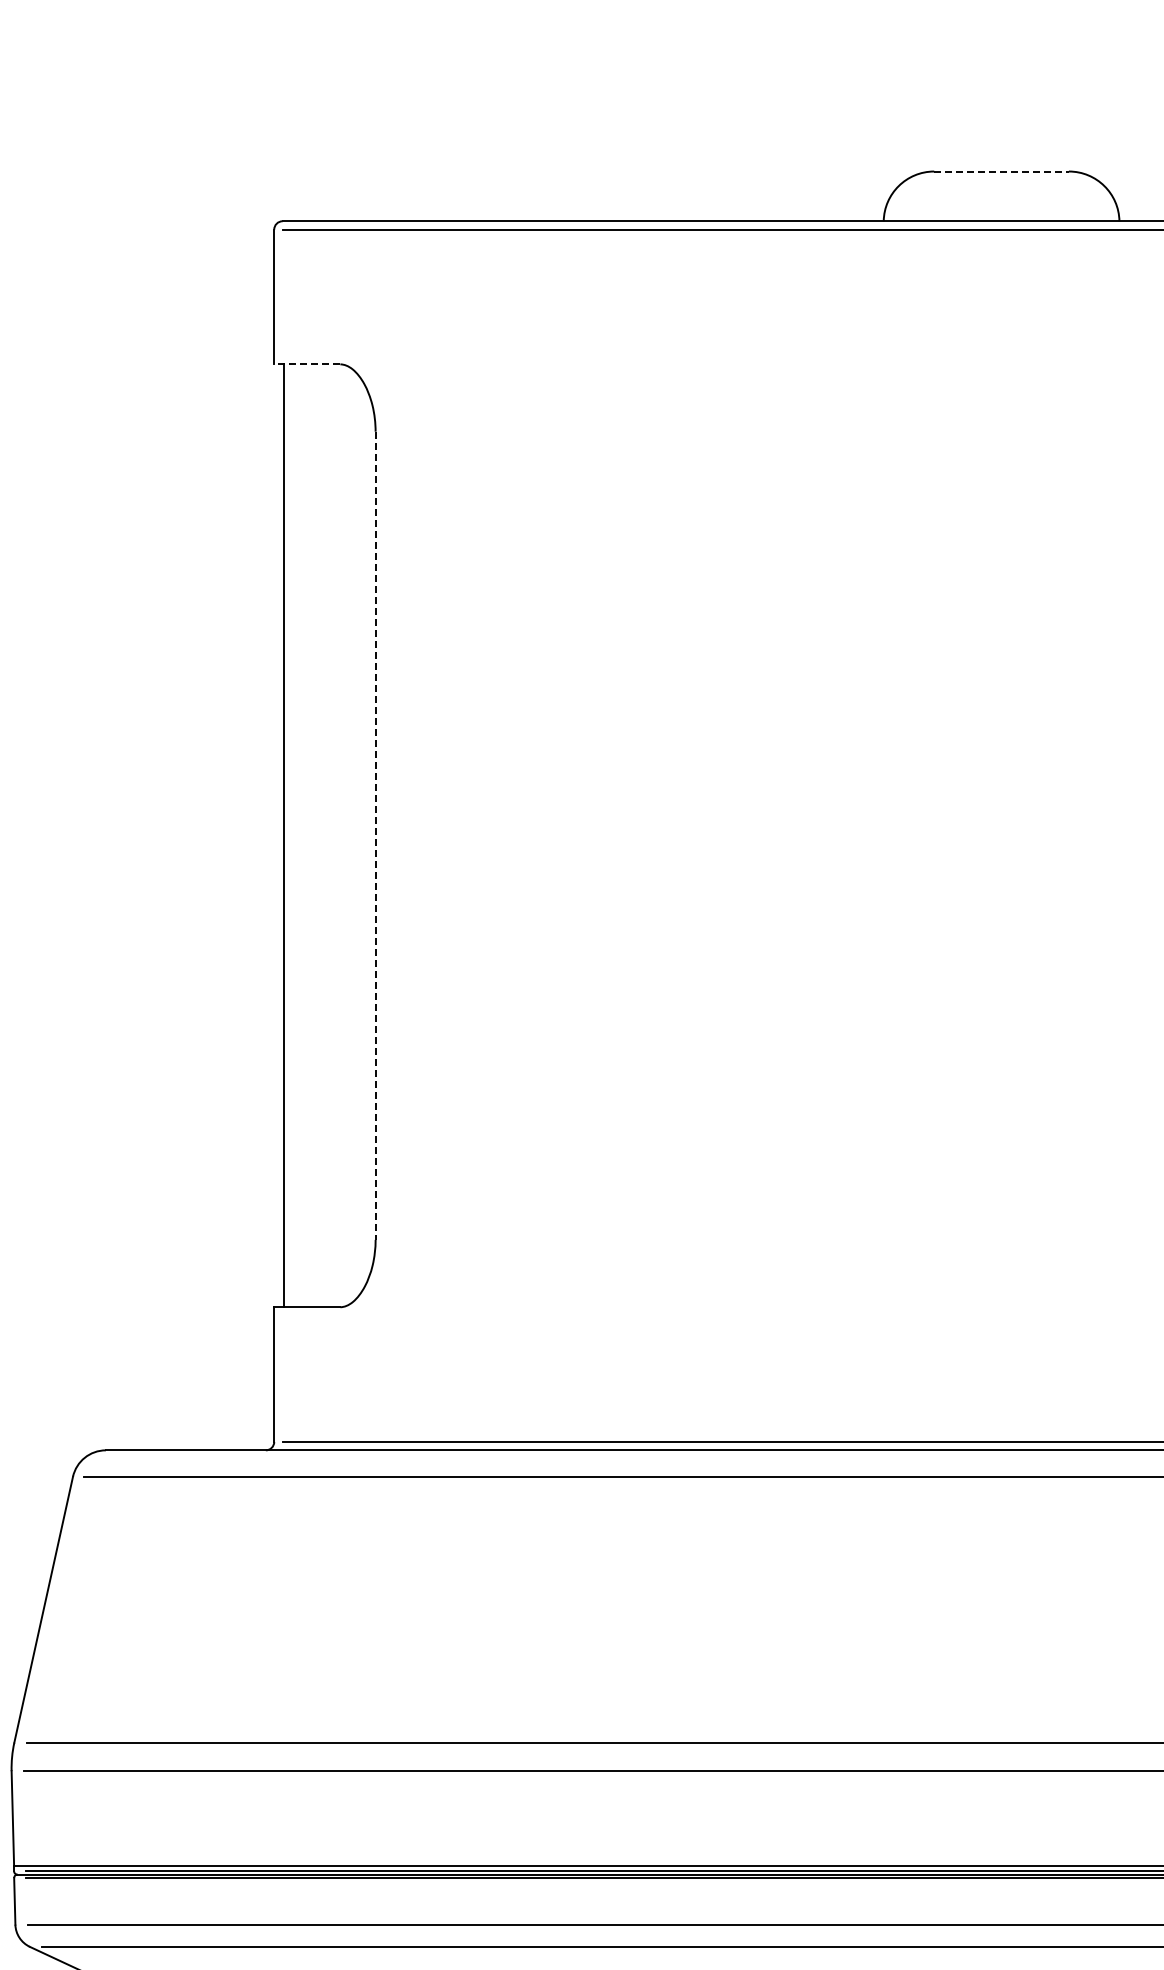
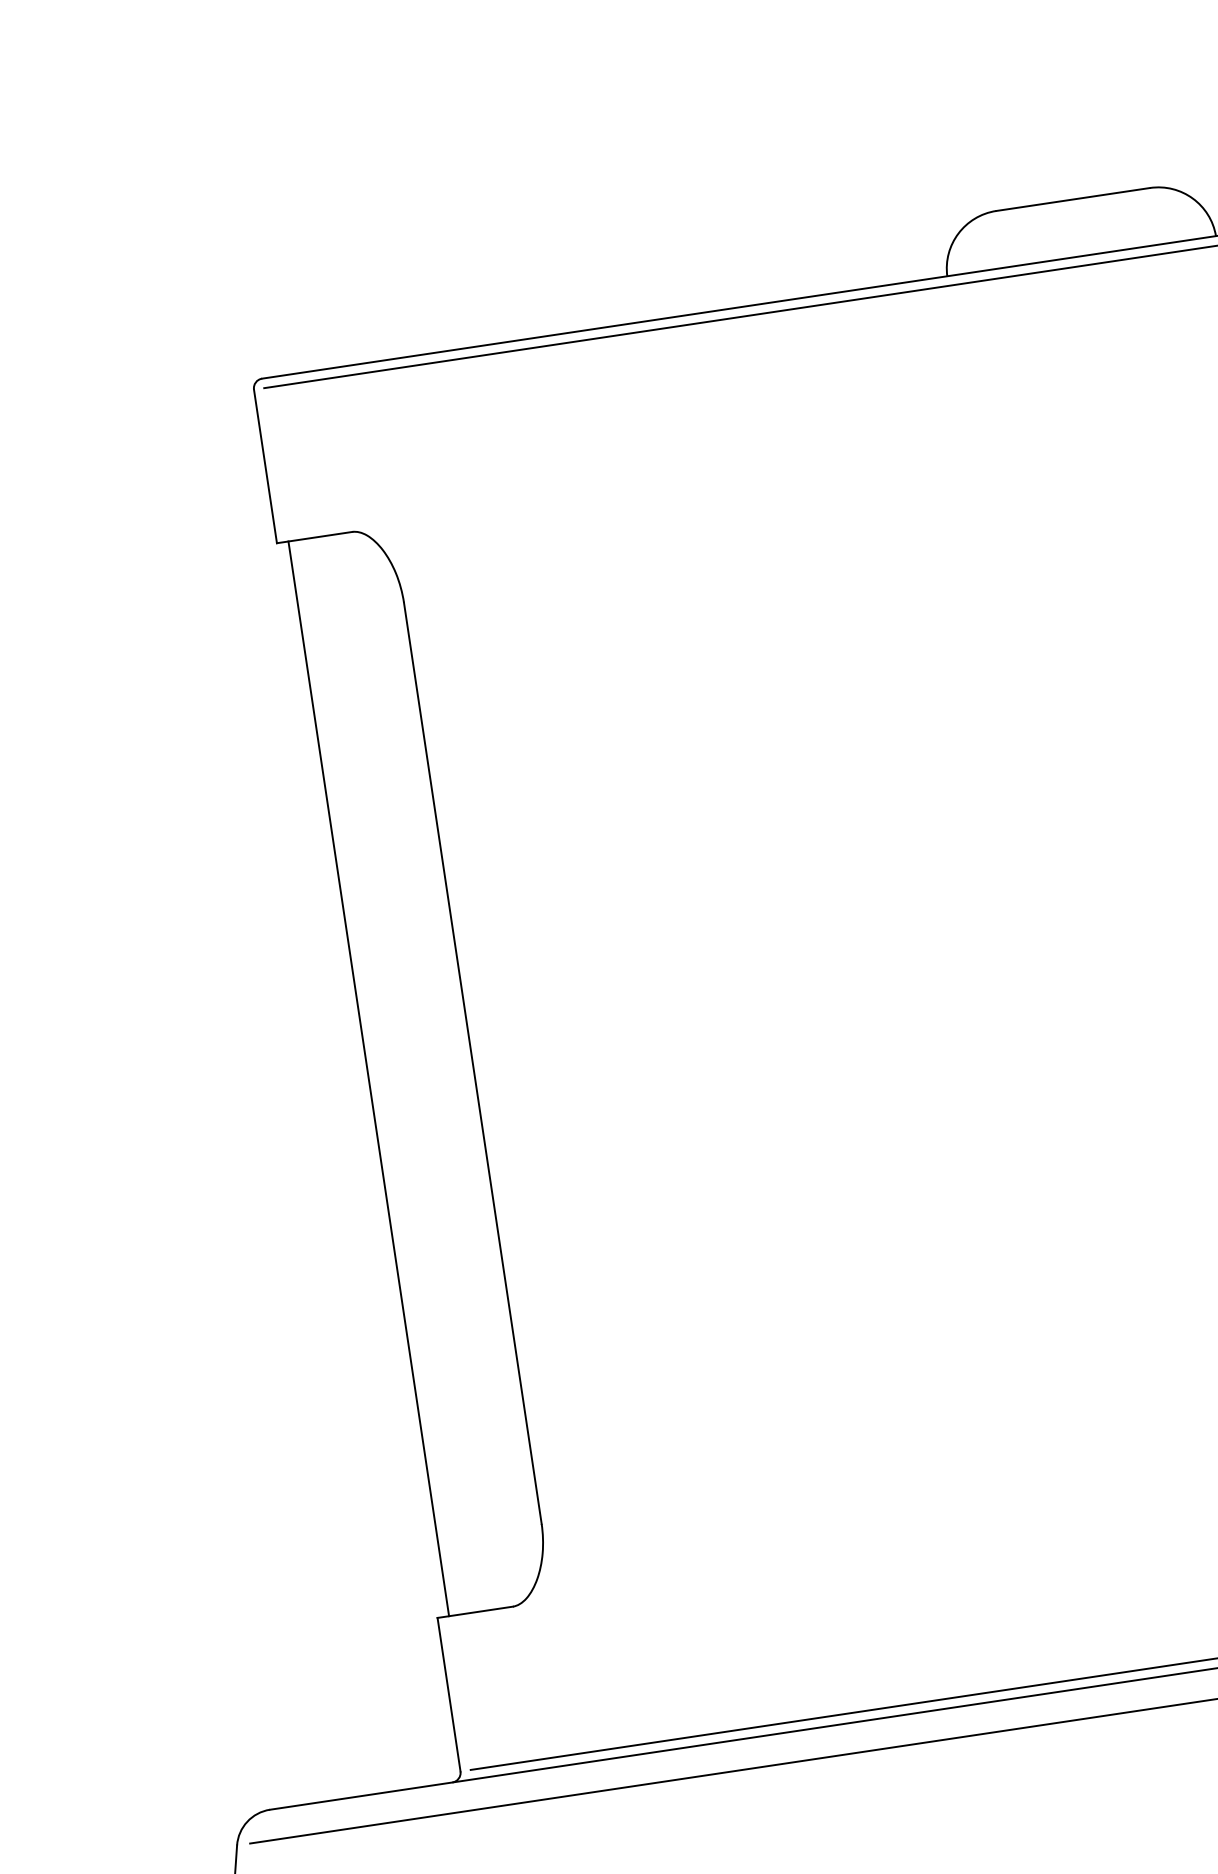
line: (1002, 171) -> (1074, 199), dashed -> solid
line: (306, 364) -> (313, 537), dashed -> solid
line: (375, 836) -> (472, 1064), dashed -> solid

